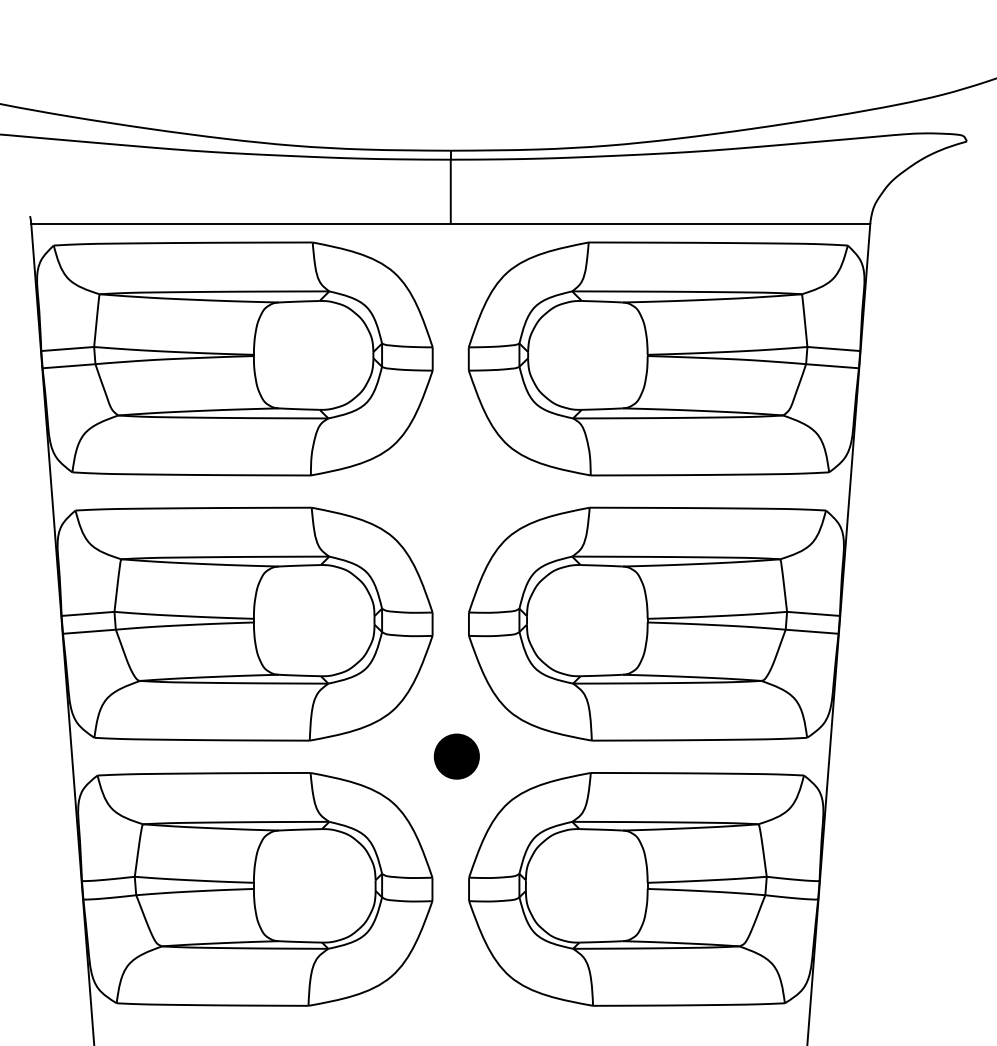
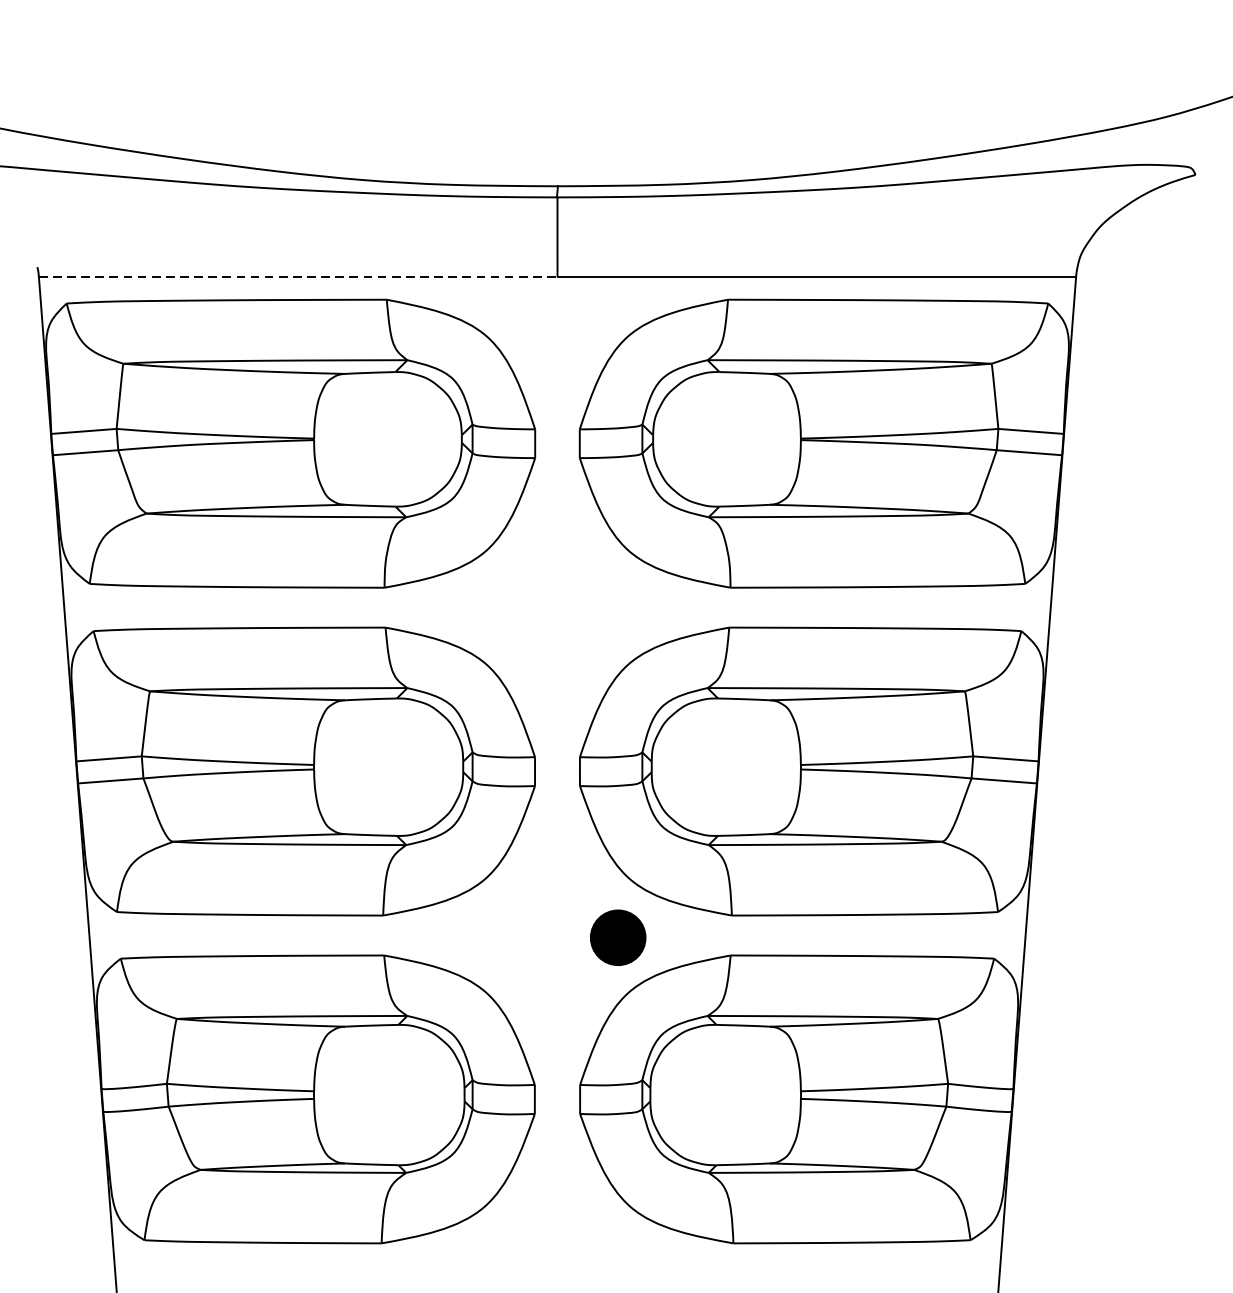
line: (241, 223) -> (298, 276), solid -> dashed
part: (456, 756) -> (617, 937), moved

